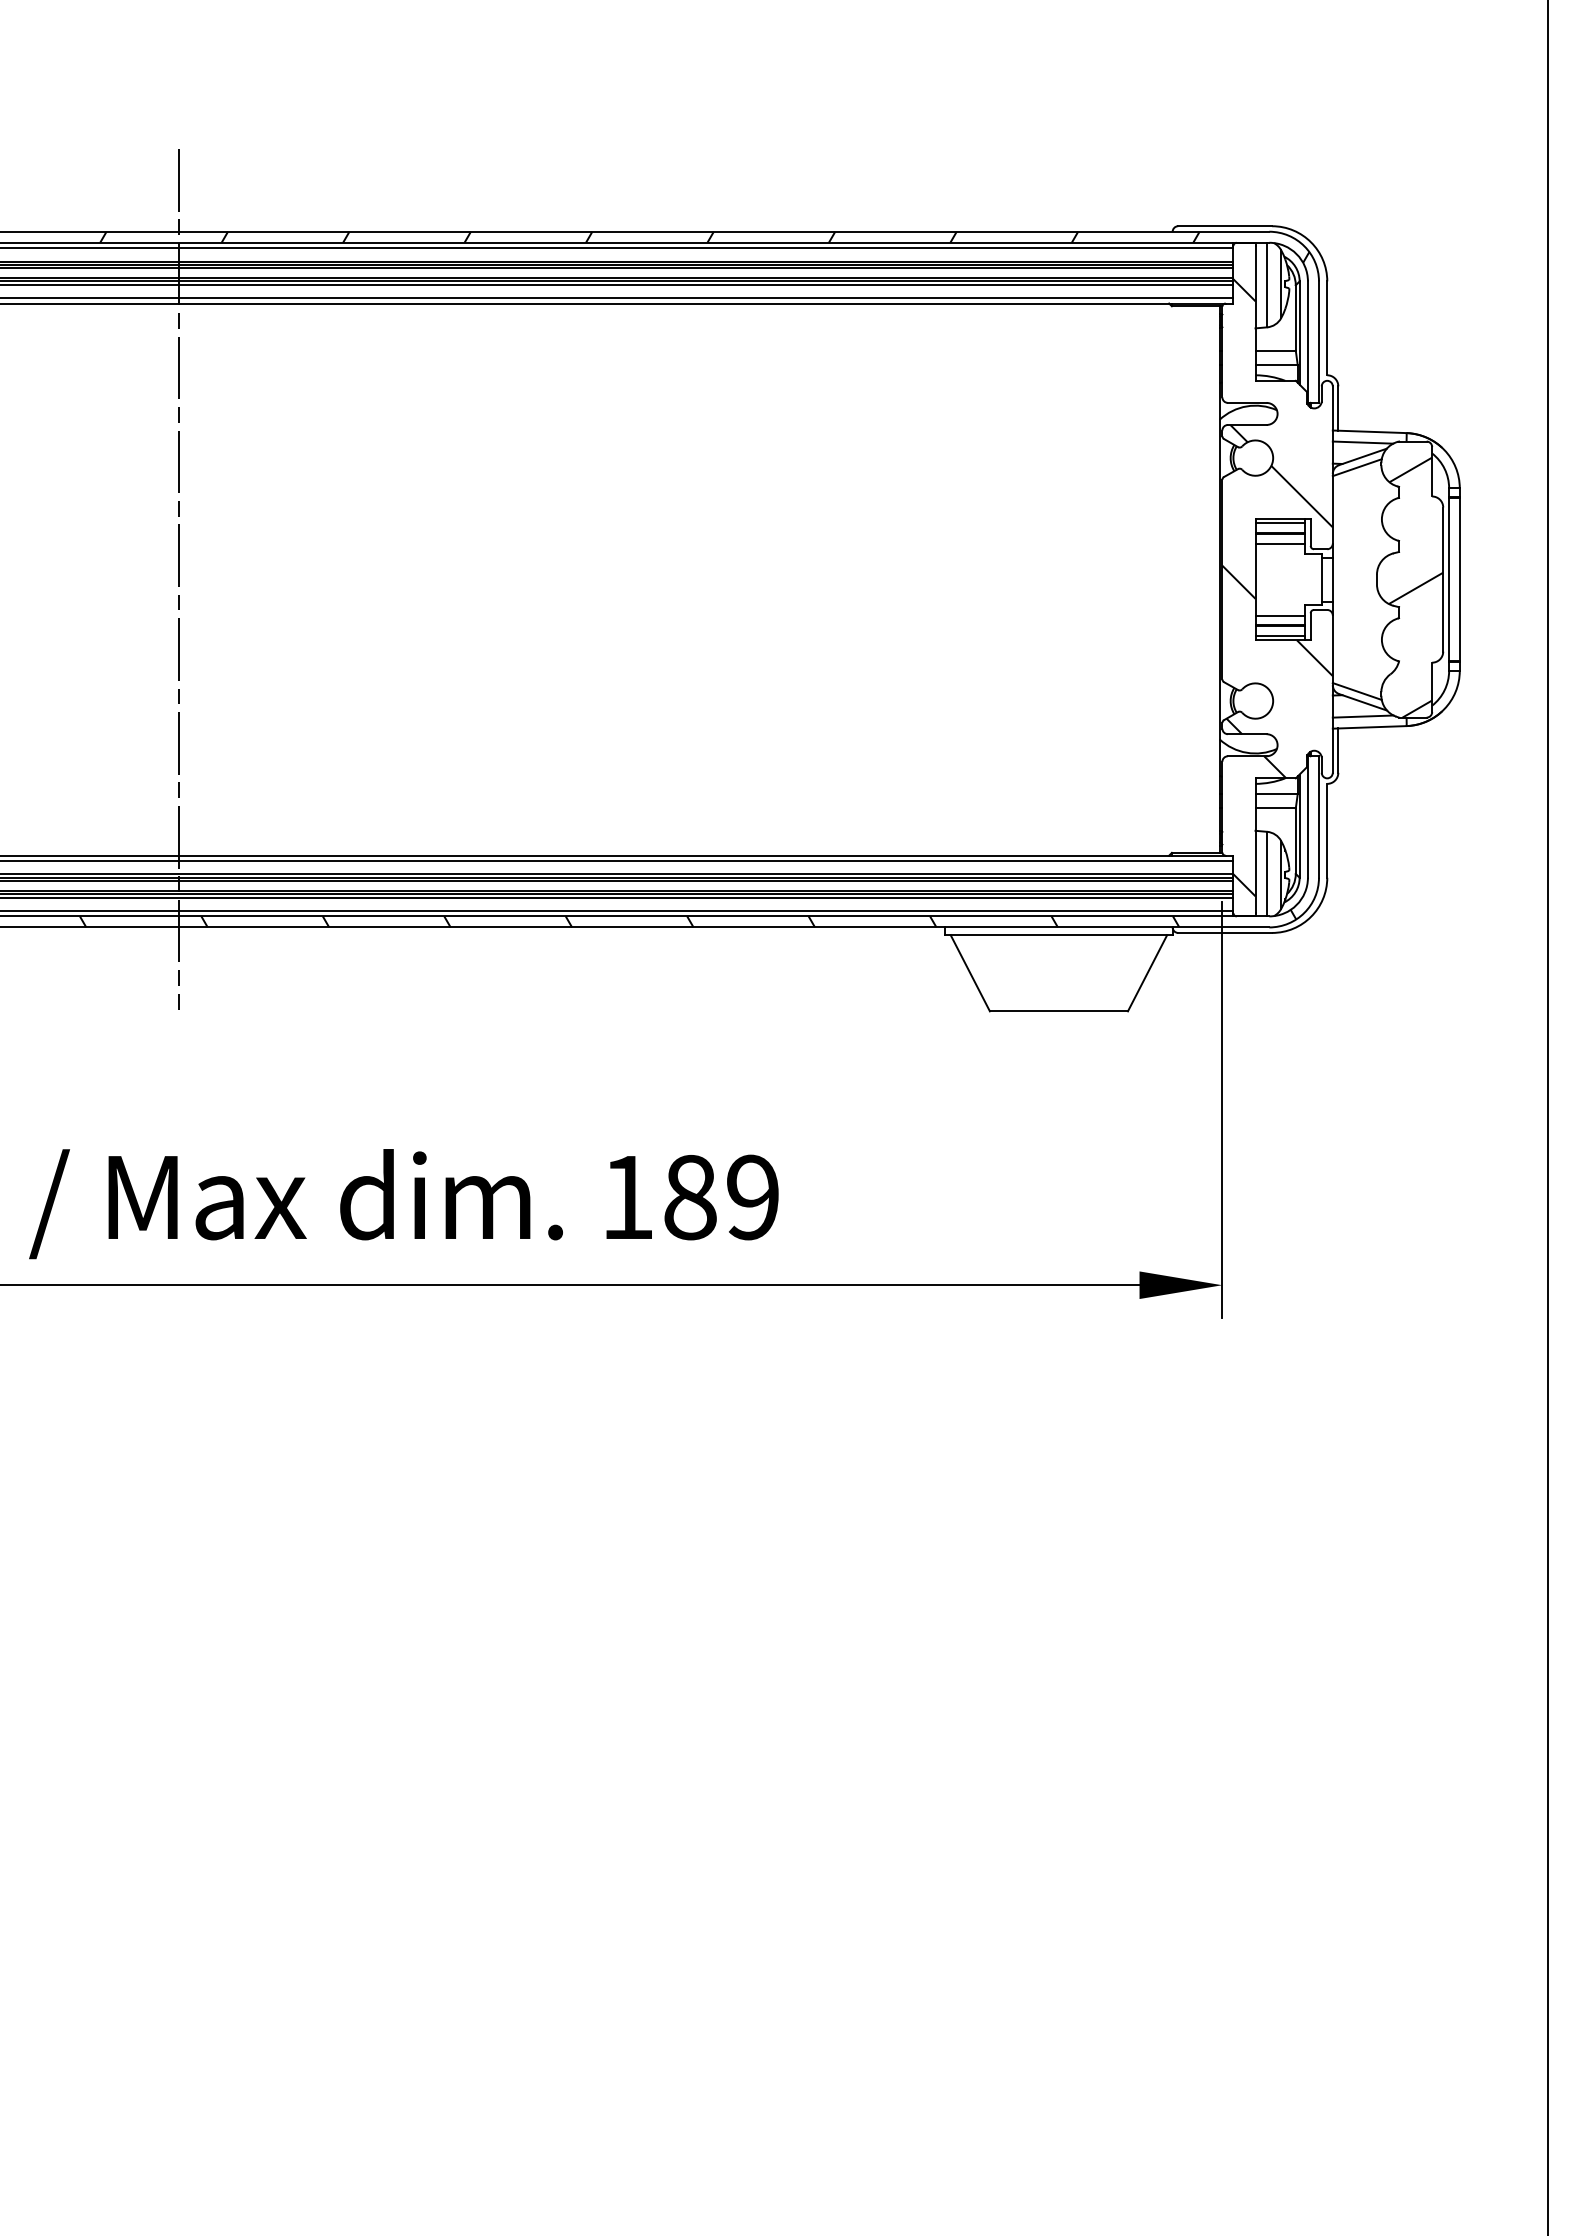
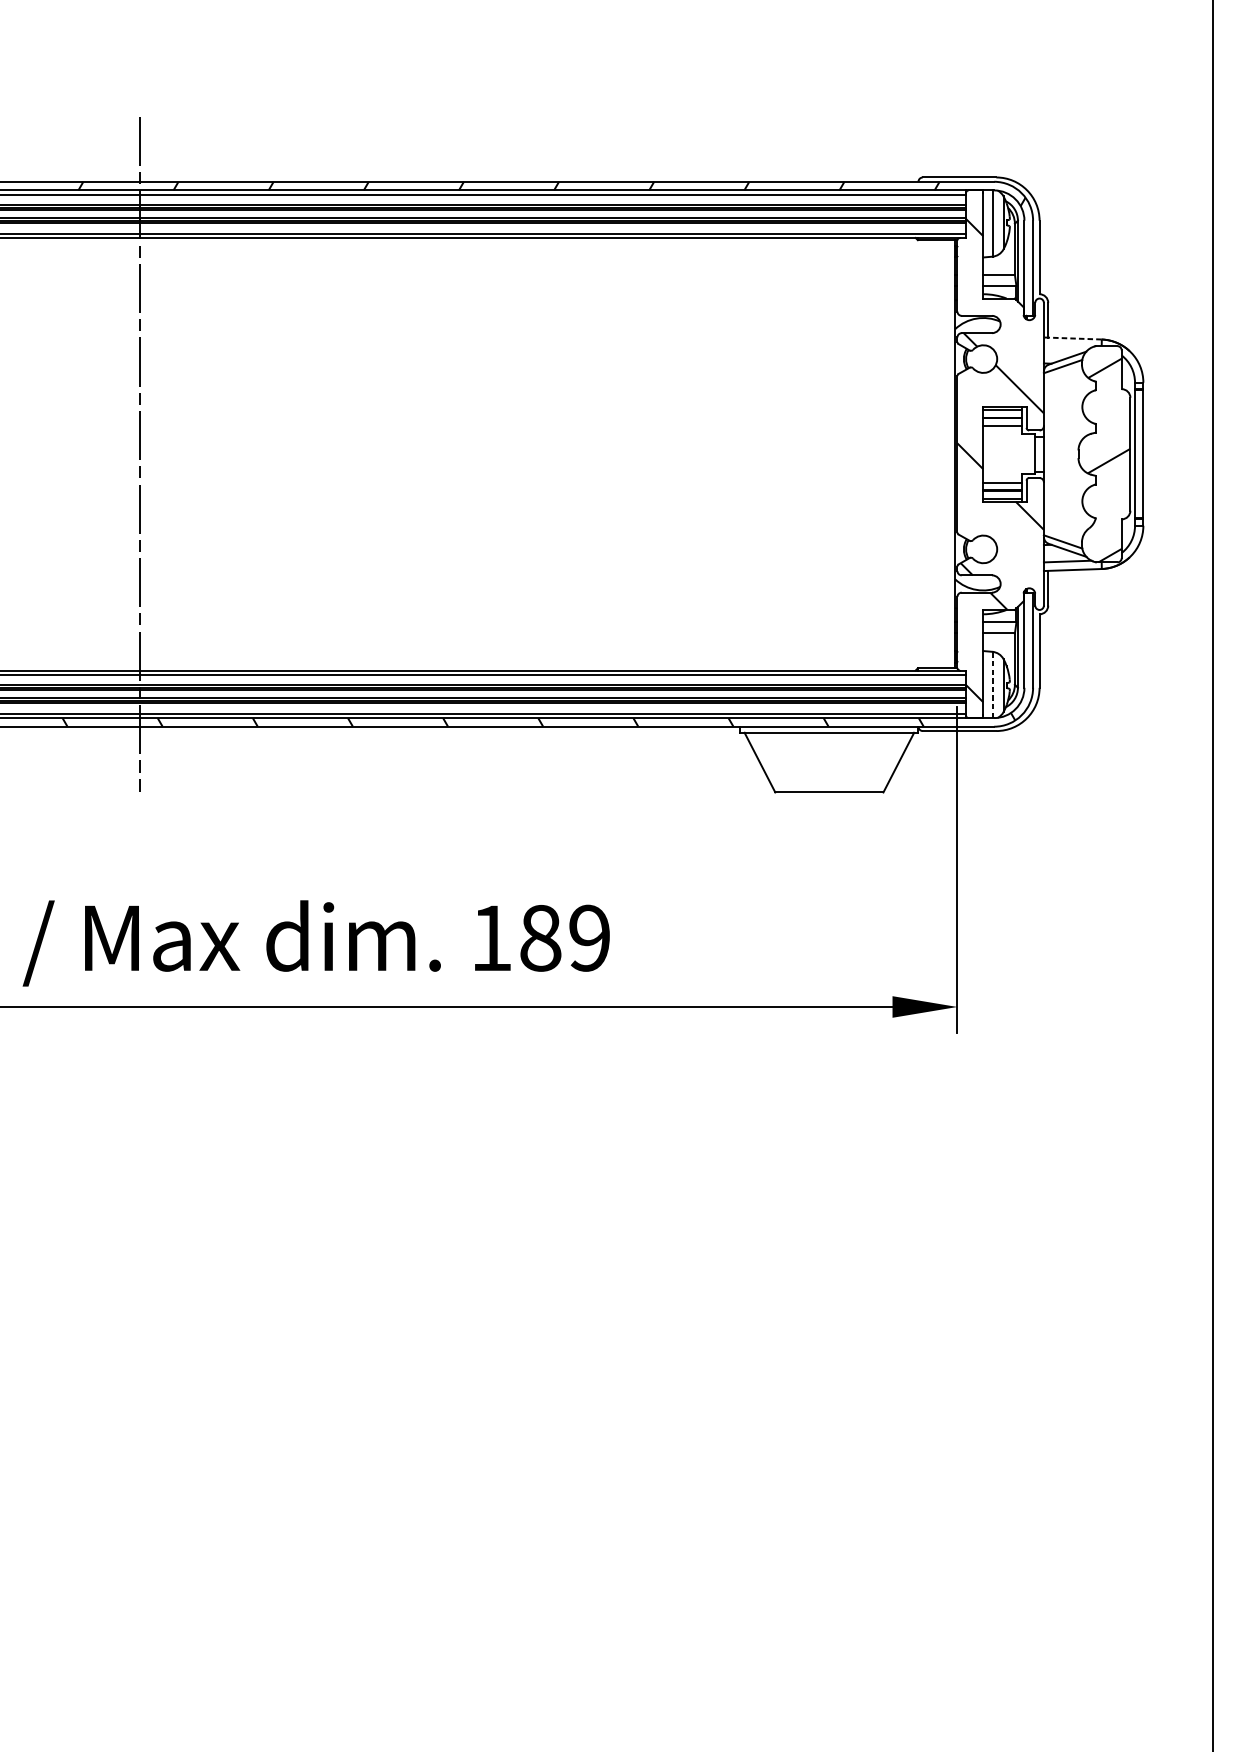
line: (1369, 431) -> (1072, 338), solid -> dashed
line: (1362, 442) -> (1067, 346), removed
line: (1267, 873) -> (992, 684), solid -> dashed

